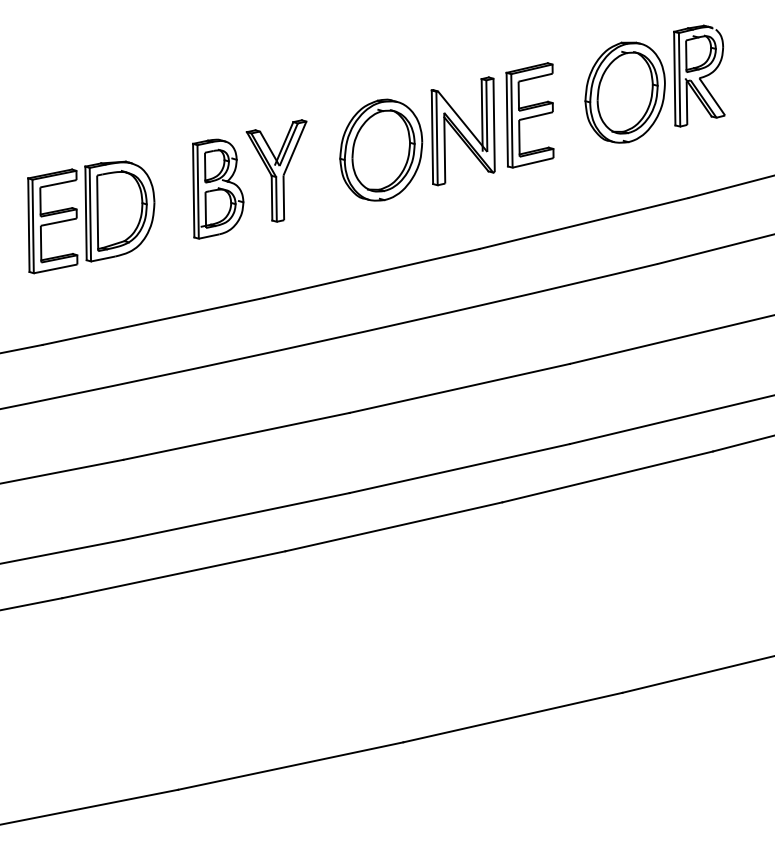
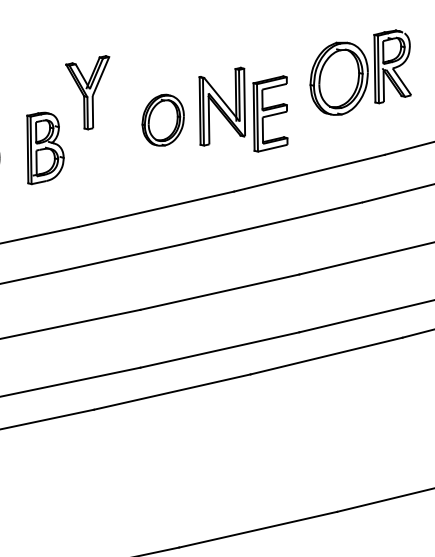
part: (529, 115) -> (270, 114), moved
part: (381, 149) -> (163, 119), size x0.7
part: (276, 170) -> (87, 92), moved

